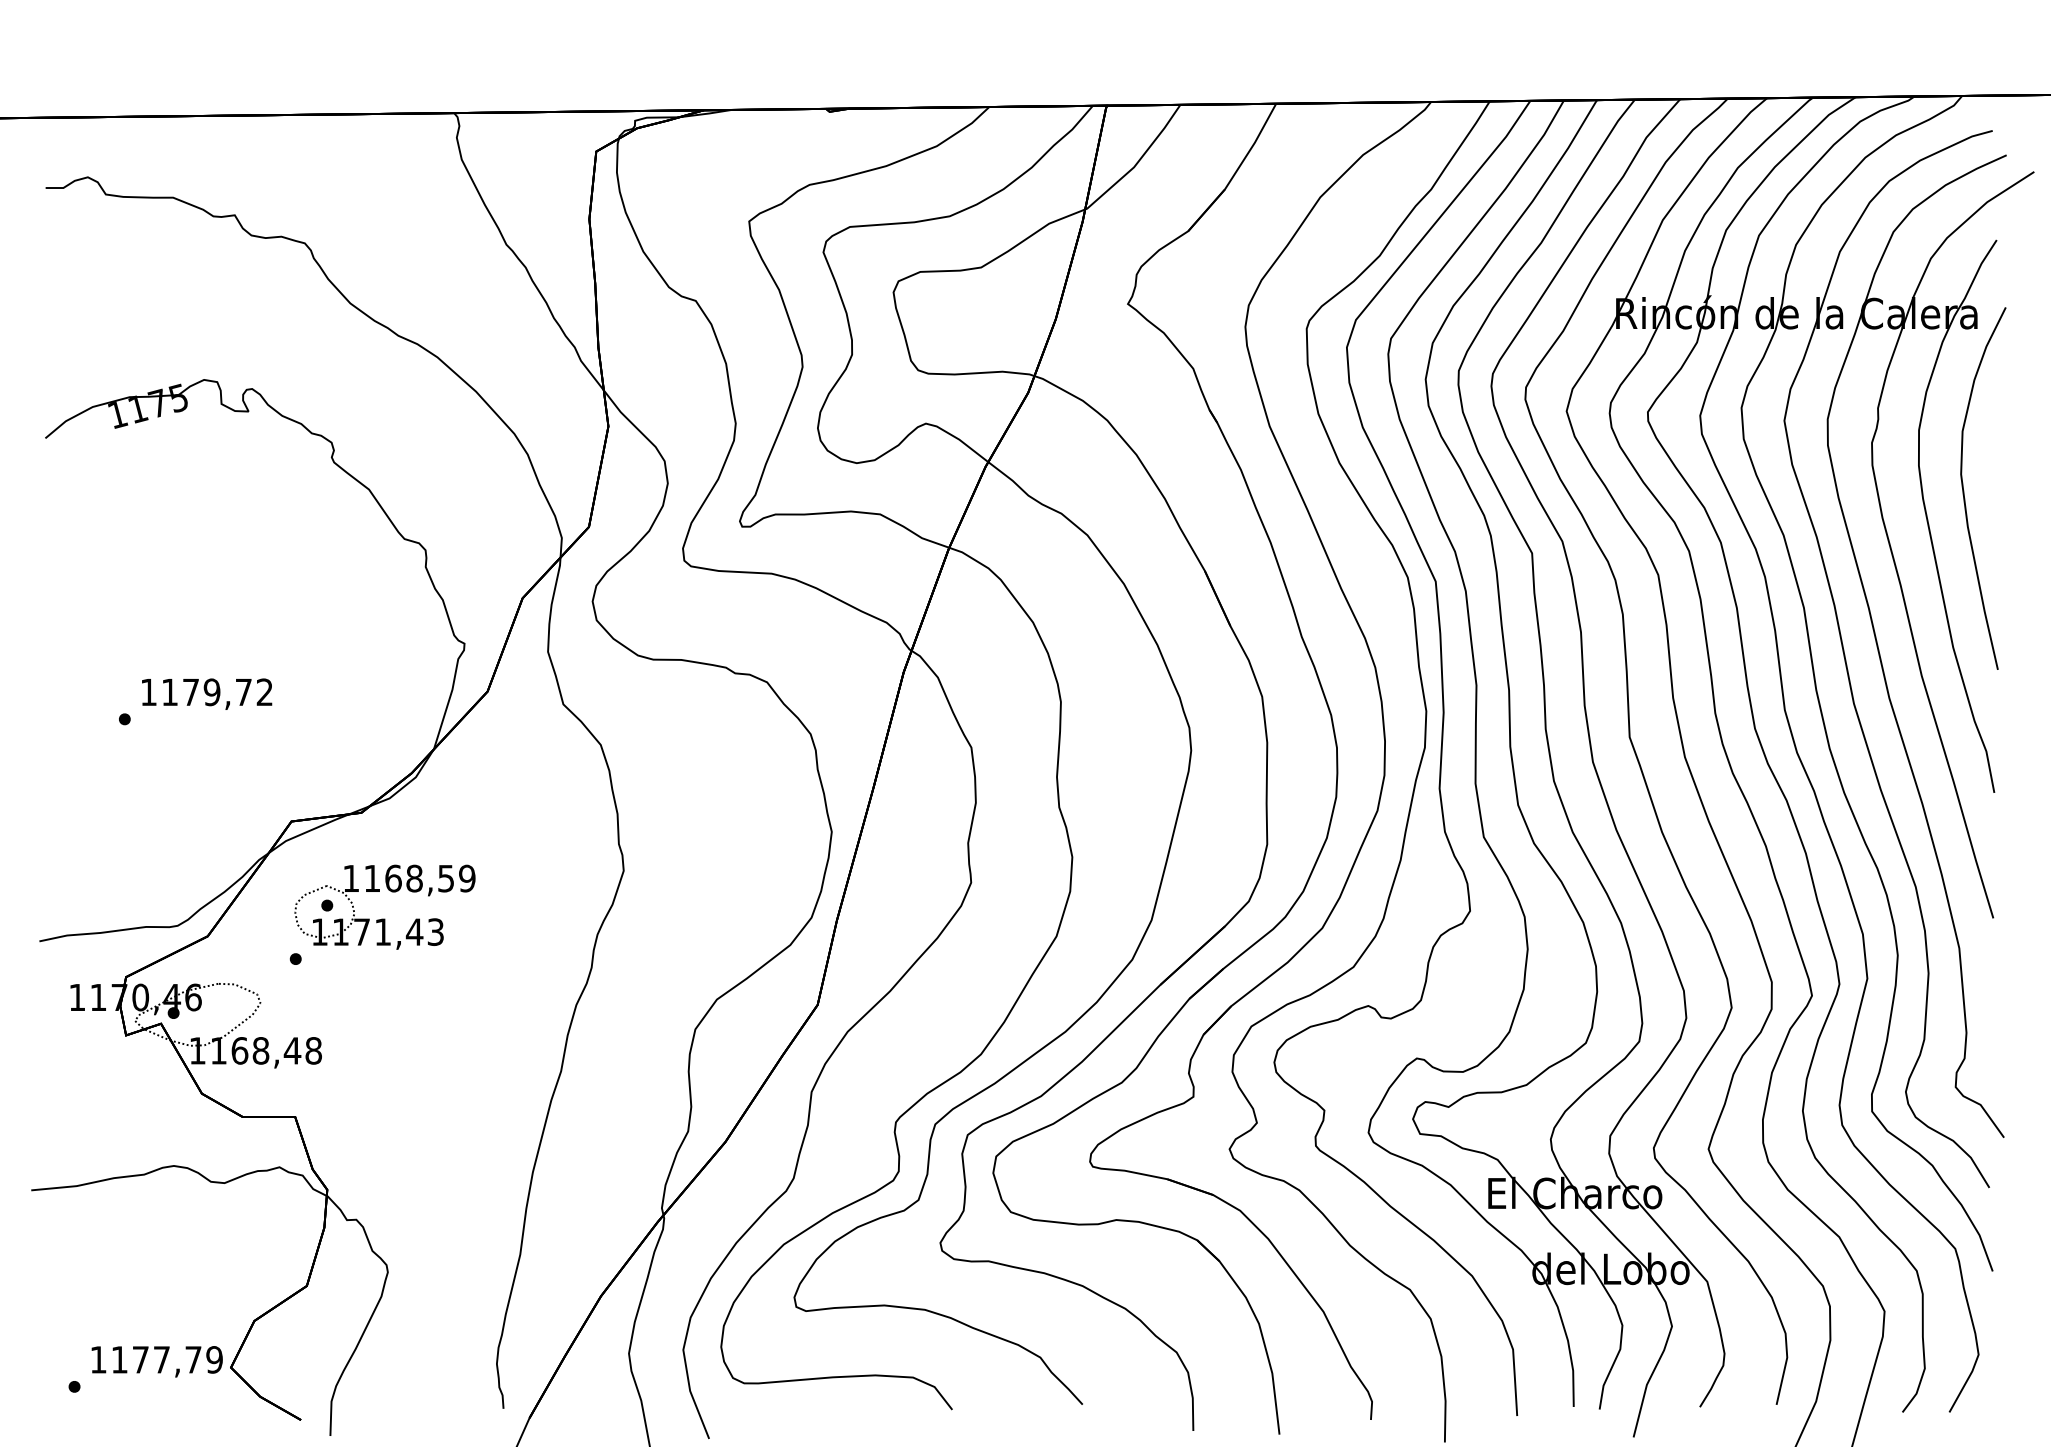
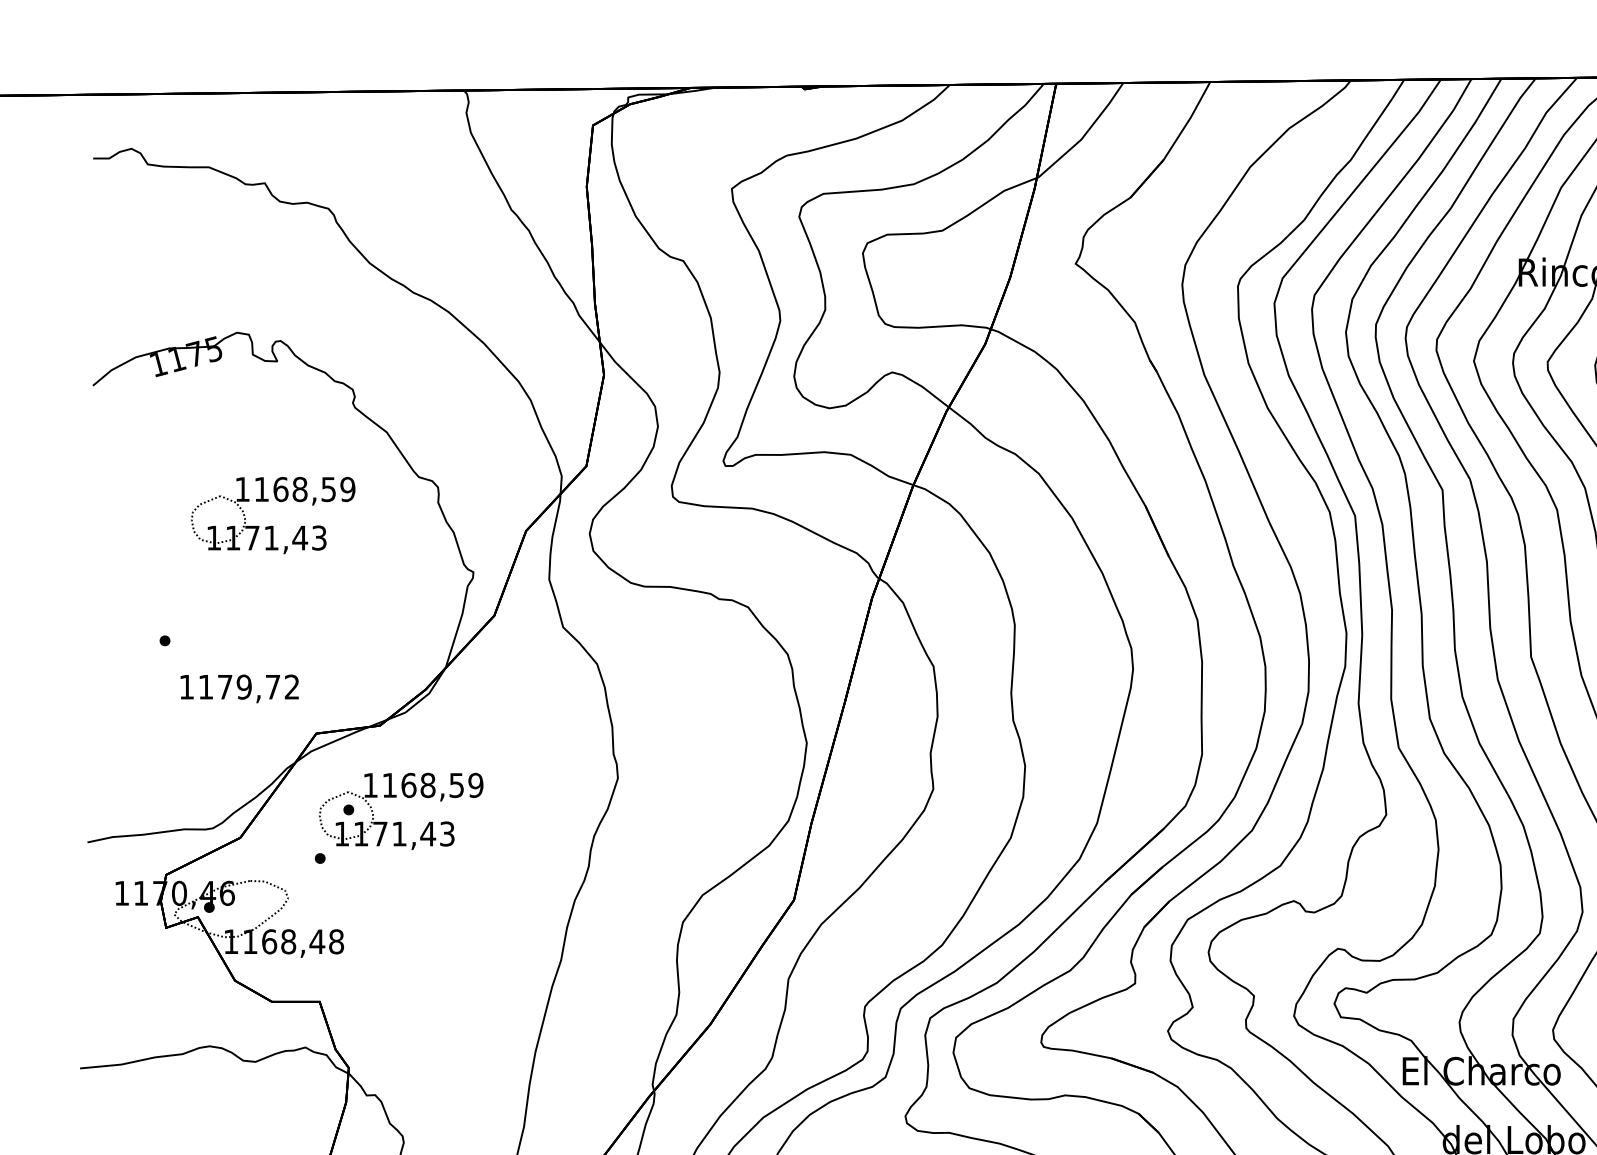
part: (243, 592) -> (272, 525), added
text: (207, 693) -> (240, 688), moved

